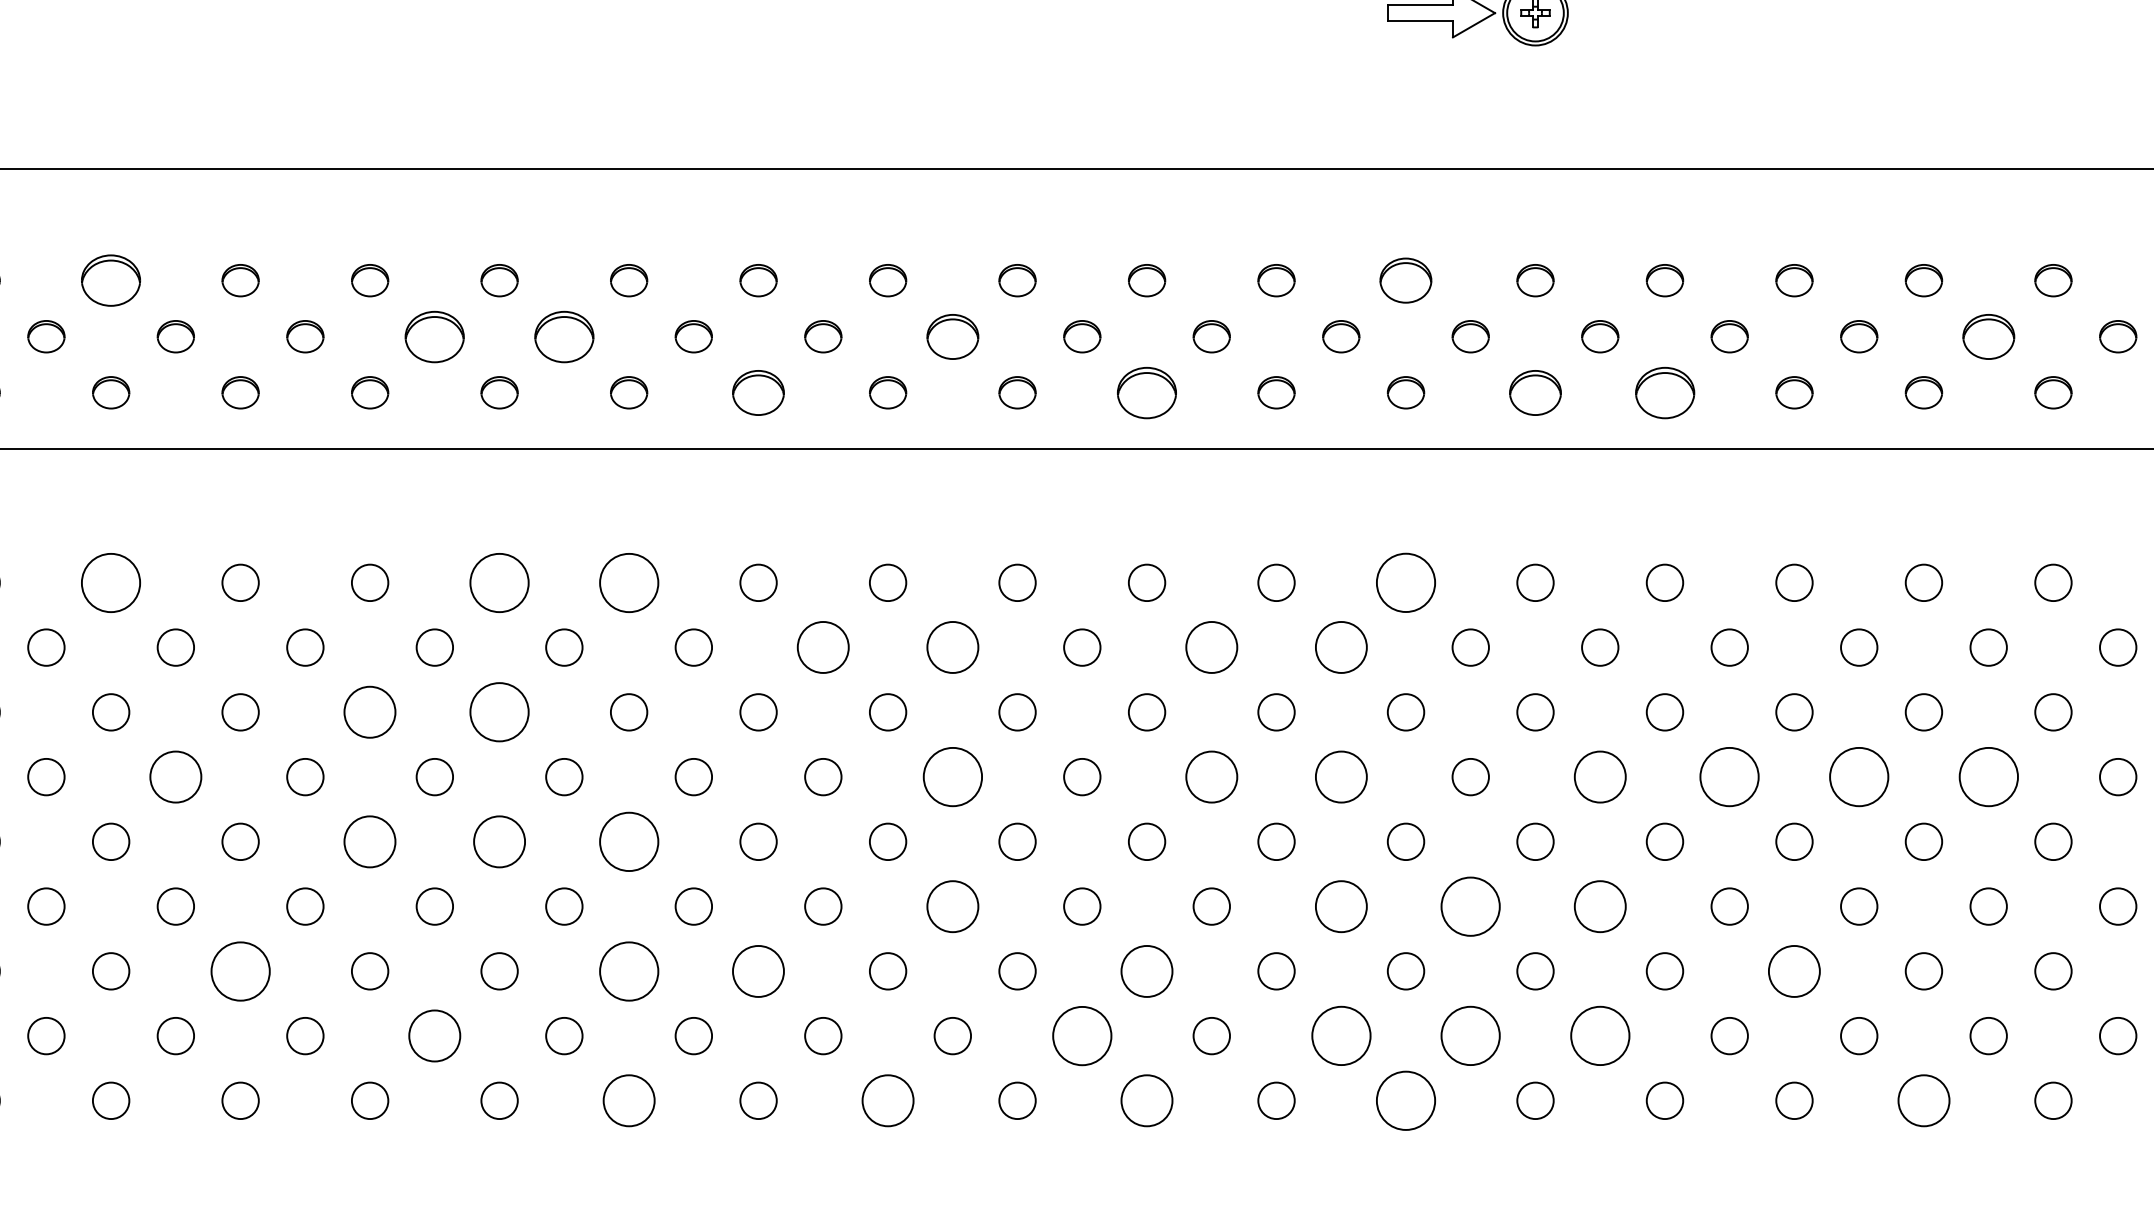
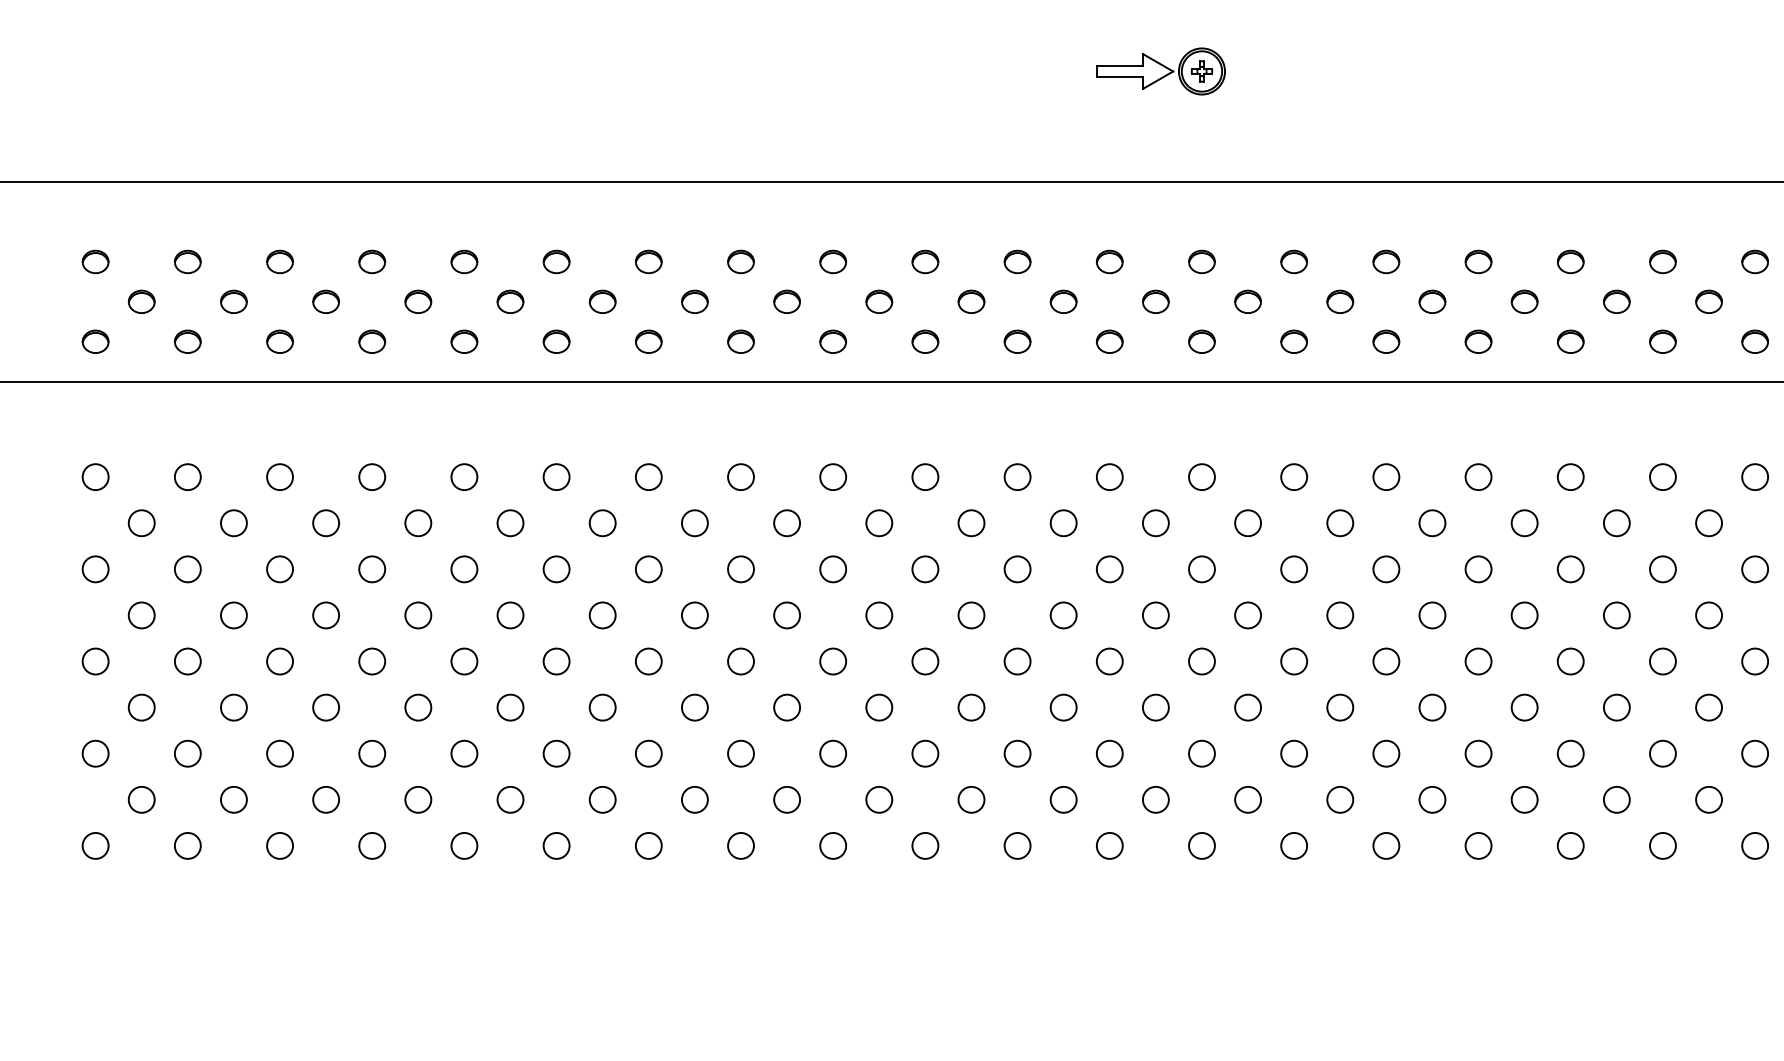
part: (110, 279) -> (187, 261), size x0.62
part: (1405, 279) -> (1109, 261), size x0.71
part: (435, 336) -> (418, 301), size x0.62
part: (564, 336) -> (510, 301), size x0.62
part: (951, 336) -> (786, 301), size x0.71
part: (1988, 336) -> (1524, 301), size x0.71
part: (758, 392) -> (648, 341), size x0.71
part: (1147, 392) -> (925, 341), size x0.62
part: (1534, 392) -> (1201, 341), size x0.71
part: (1664, 392) -> (1293, 341), size x0.62
circle: (110, 581) -> (187, 476), size x0.62
circle: (499, 581) -> (464, 476), size x0.62
circle: (628, 581) -> (556, 476), size x0.62
circle: (1405, 583) -> (1109, 477), size x0.62
circle: (822, 647) -> (694, 523), size x0.71
circle: (951, 647) -> (786, 523), size x0.71
circle: (1211, 647) -> (971, 523), size x0.71
circle: (1341, 647) -> (1063, 523), size x0.71
circle: (370, 712) -> (372, 569), size x0.71
circle: (499, 712) -> (464, 569), size x0.62
circle: (175, 777) -> (233, 615), size x0.71
circle: (951, 777) -> (786, 615), size x0.62
circle: (1211, 777) -> (971, 615), size x0.71
circle: (1341, 777) -> (1063, 615), size x0.71
circle: (1599, 777) -> (1247, 615), size x0.71
circle: (1730, 777) -> (1340, 615), size x0.62
circle: (1859, 777) -> (1432, 615), size x0.62
circle: (1988, 777) -> (1524, 615), size x0.62
circle: (370, 841) -> (372, 661), size x0.71
circle: (499, 841) -> (464, 661), size x0.71
circle: (628, 841) -> (556, 661), size x0.62
circle: (951, 906) -> (786, 707), size x0.71
circle: (1341, 906) -> (1063, 707), size x0.71
circle: (1470, 906) -> (1155, 707), size x0.62
circle: (1599, 906) -> (1247, 707), size x0.71
circle: (239, 971) -> (279, 753), size x0.62
circle: (628, 971) -> (556, 753), size x0.62
circle: (758, 971) -> (648, 753), size x0.71
circle: (1147, 971) -> (925, 753), size x0.71
circle: (1794, 971) -> (1386, 753), size x0.71
circle: (435, 1035) -> (418, 799), size x0.71
circle: (1082, 1035) -> (879, 799), size x0.62
circle: (1341, 1035) -> (1063, 799), size x0.62
circle: (1470, 1035) -> (1155, 799), size x0.62
circle: (1599, 1035) -> (1247, 799), size x0.62
circle: (628, 1100) -> (556, 845), size x0.71
circle: (887, 1100) -> (740, 845), size x0.71
circle: (1147, 1100) -> (925, 845), size x0.71
circle: (1405, 1100) -> (1109, 845), size x0.62
circle: (1923, 1100) -> (1478, 845), size x0.71

